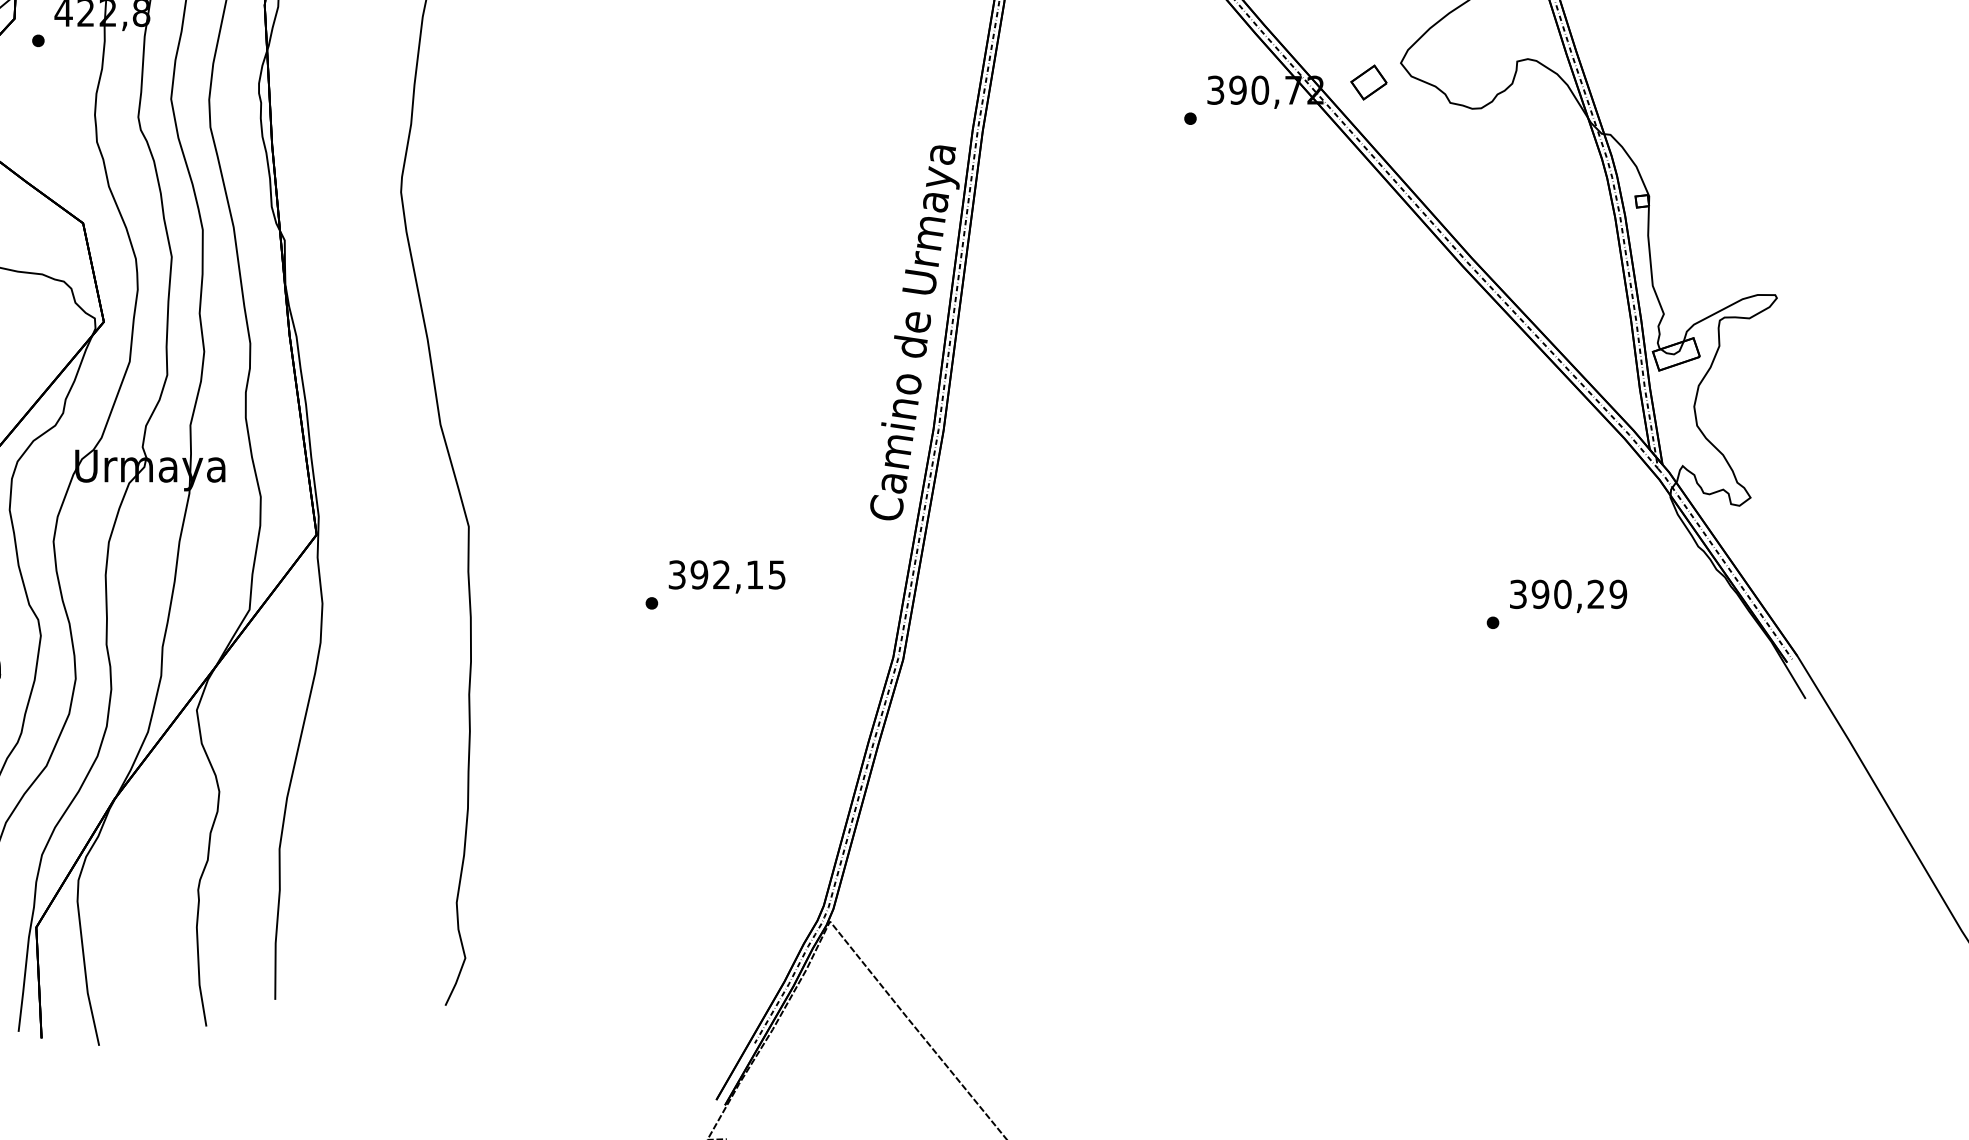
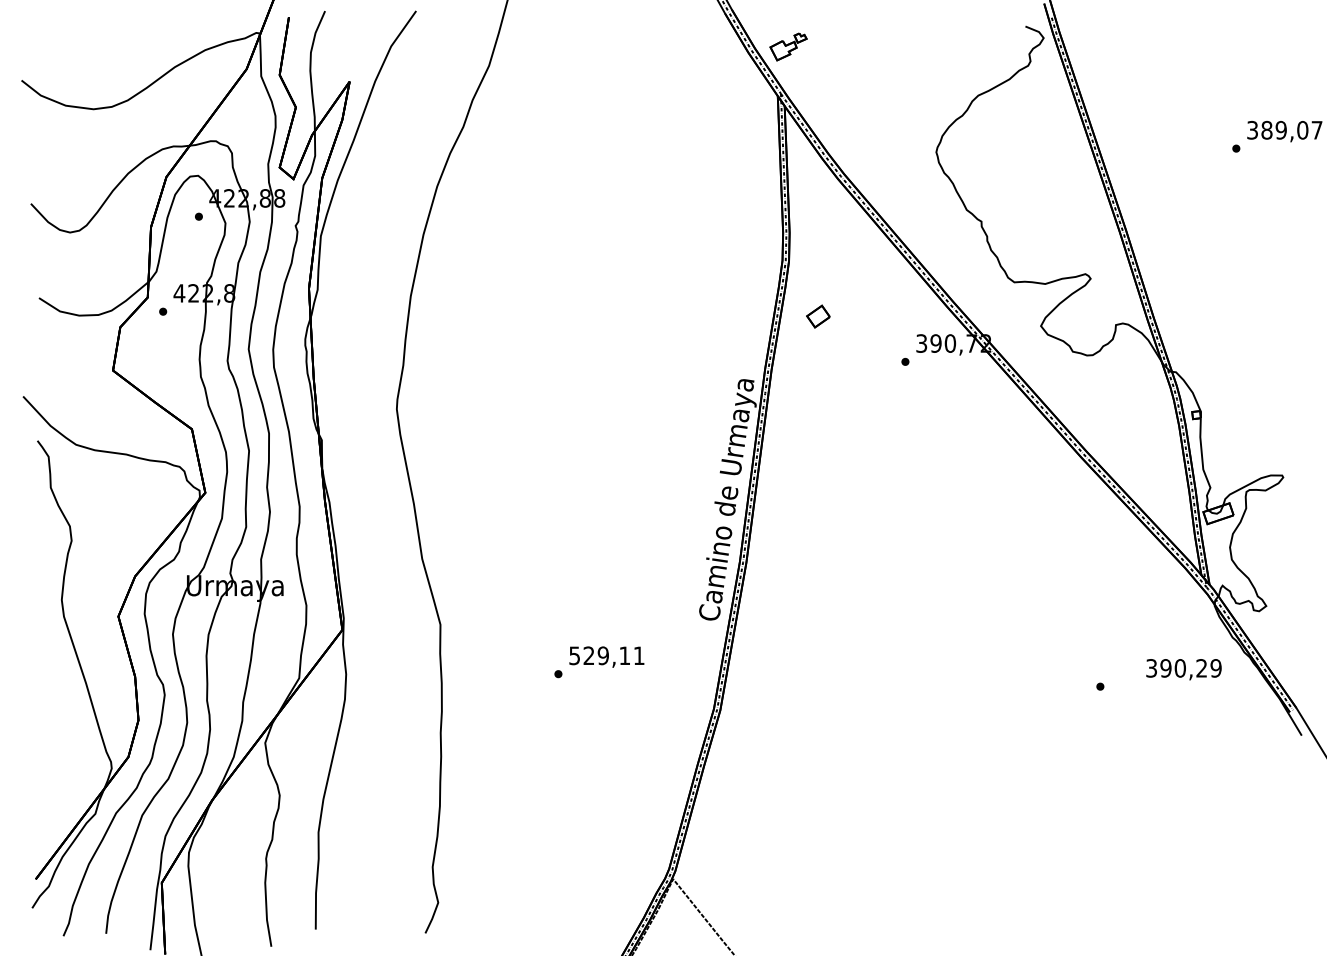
part: (1369, 82) -> (818, 316), moved
text: (726, 574) -> (606, 655), 392,15 -> 529,11
text: (1567, 596) -> (1183, 669), moved

